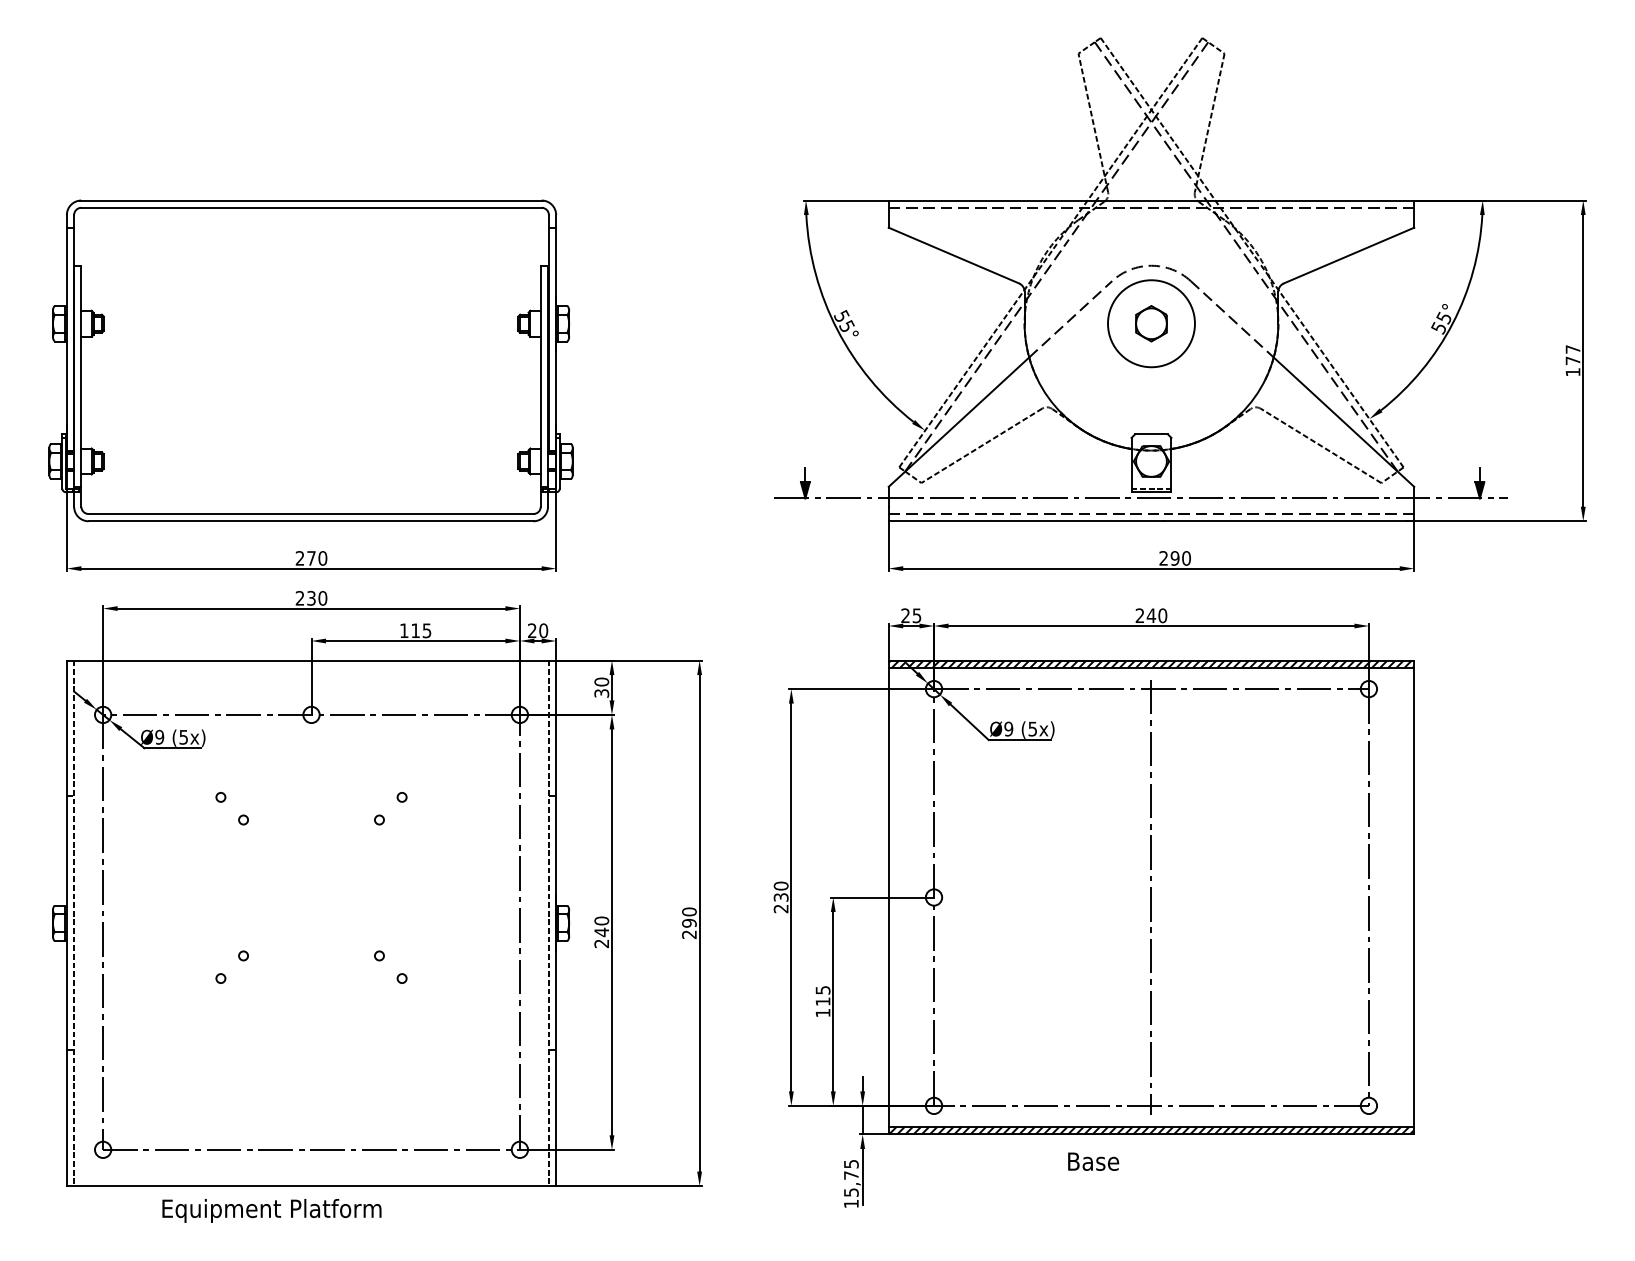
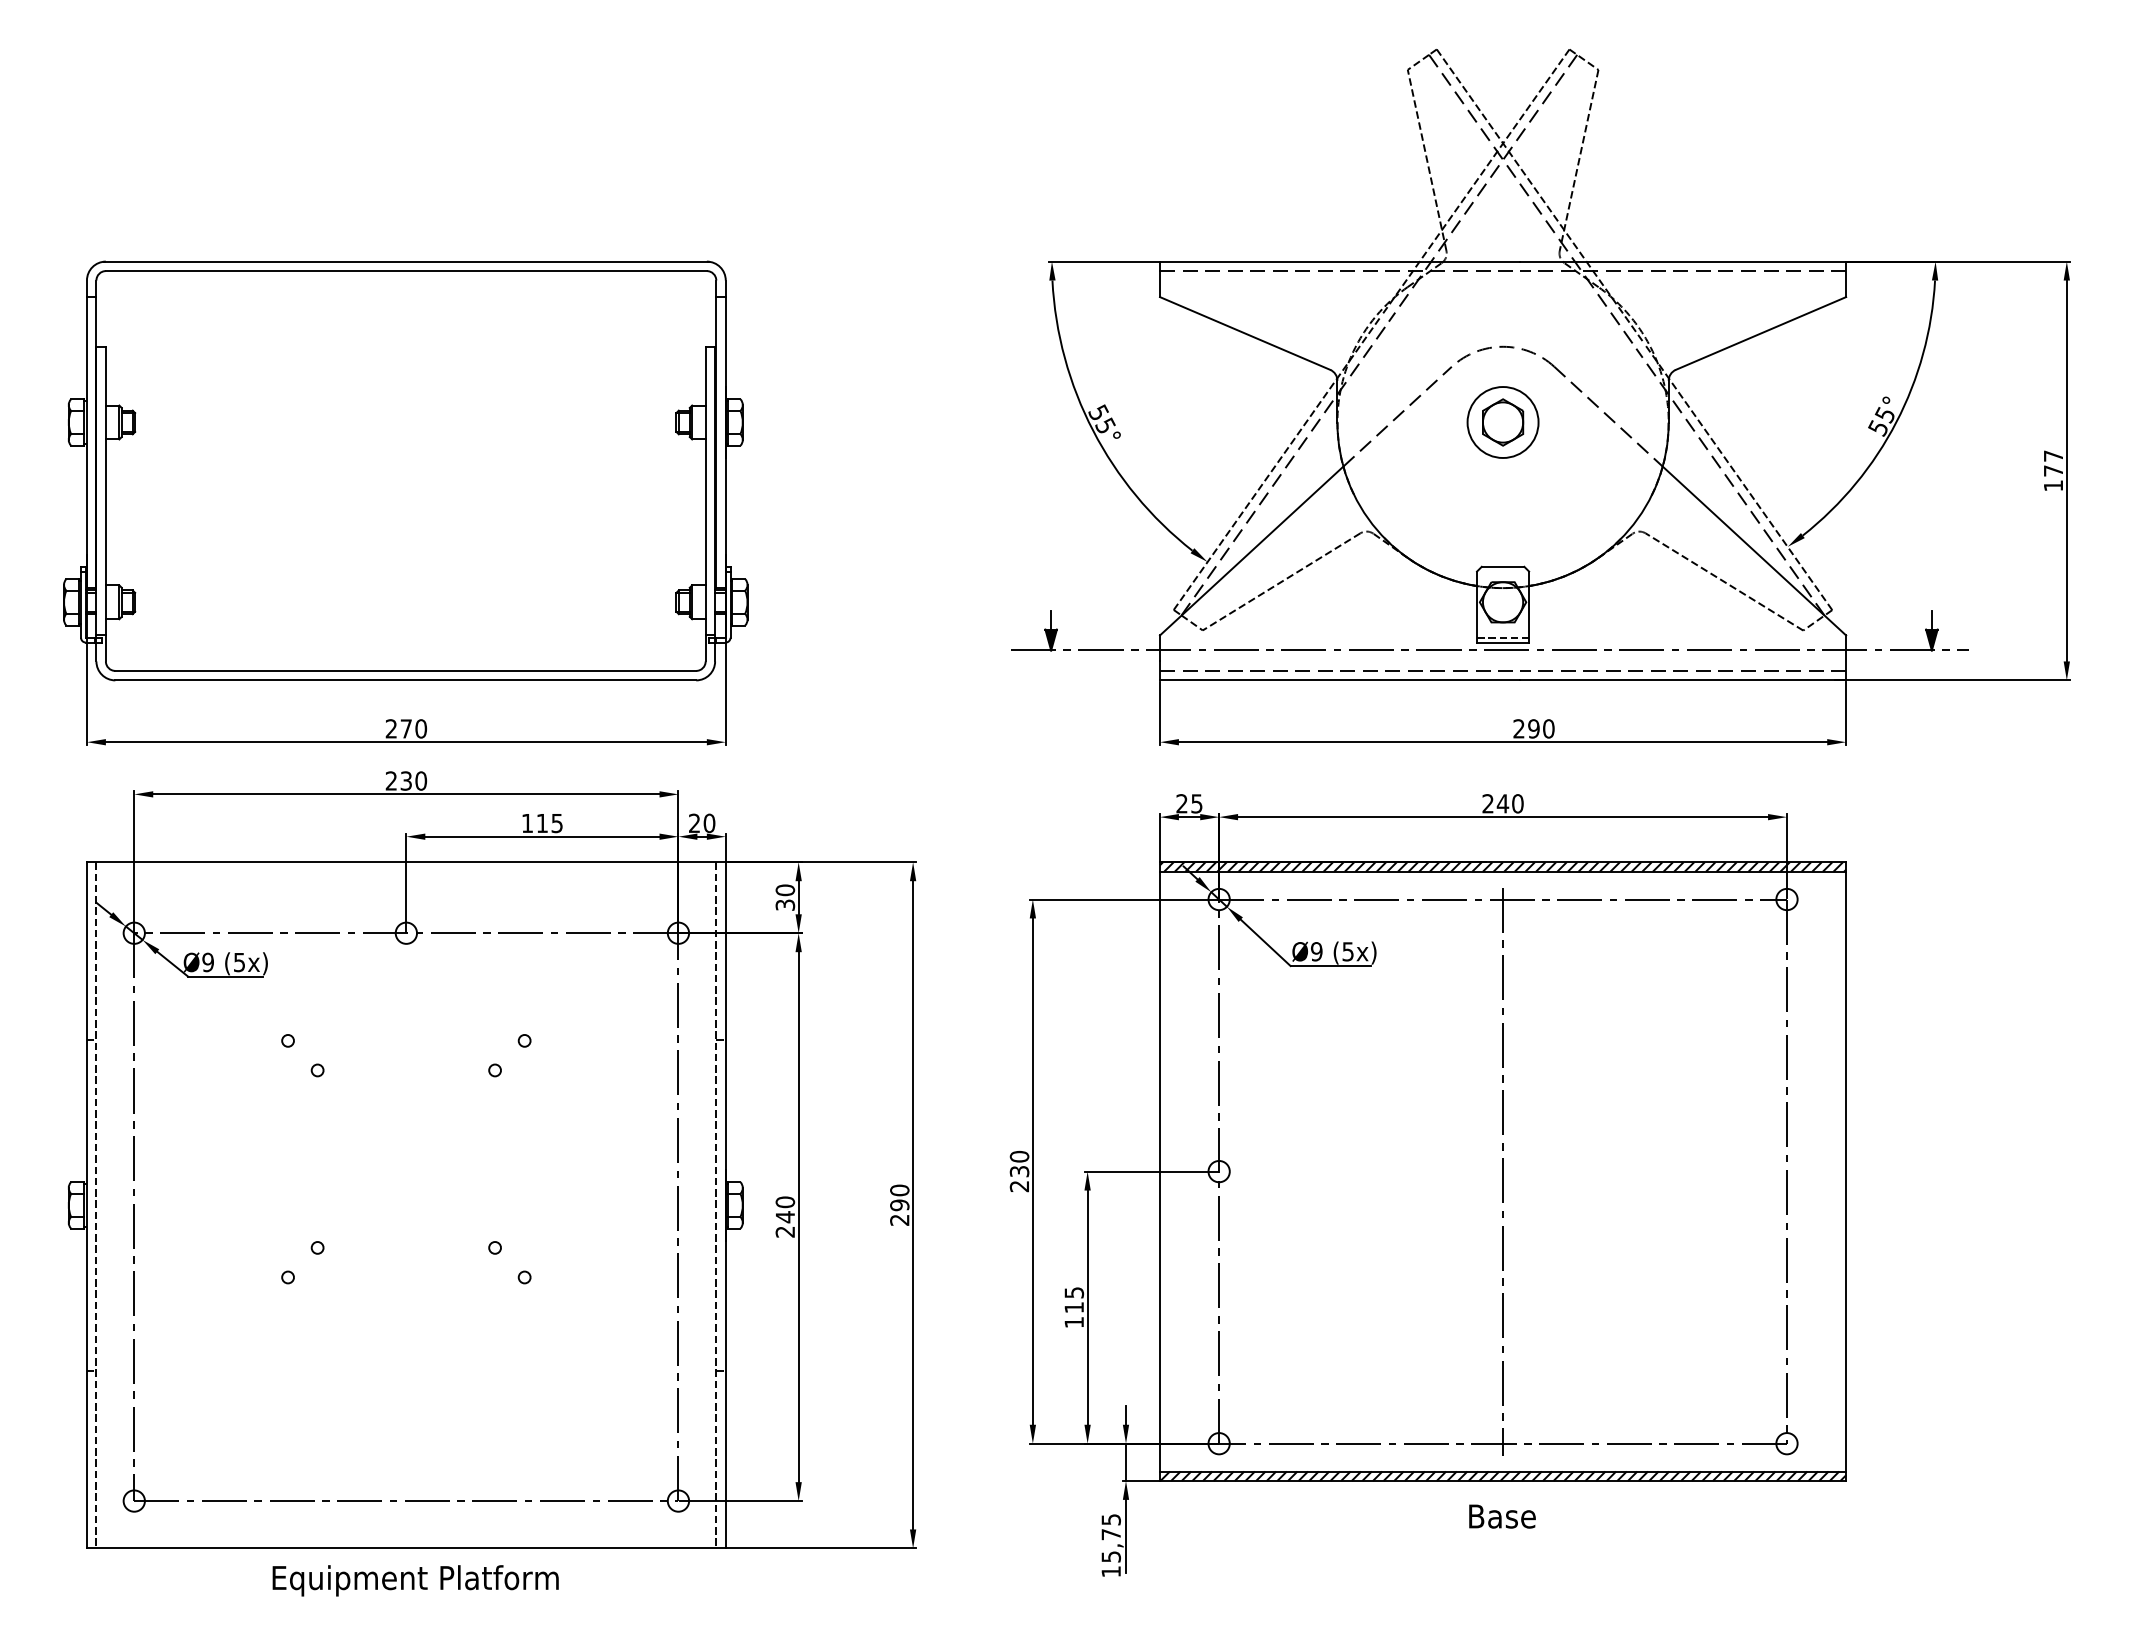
circle: (1151, 323) -> (1502, 422), size x0.62
text: (1093, 1161) -> (1502, 1516), moved
text: (271, 1210) -> (415, 1580), moved

